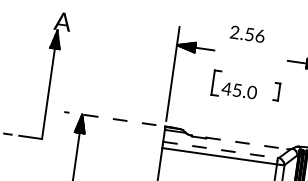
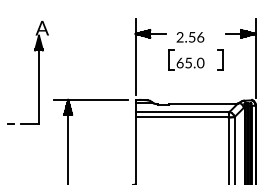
text: (247, 34) -> (190, 37), moved
text: (225, 89) -> (179, 63), 45.0 -> 65.0
part: (277, 91) -> (220, 59), size x1.43
line: (109, 118) -> (90, 99), dashed -> solid
line: (247, 143) -> (202, 104), dashed -> solid
line: (221, 150) -> (182, 112), dashed -> solid

